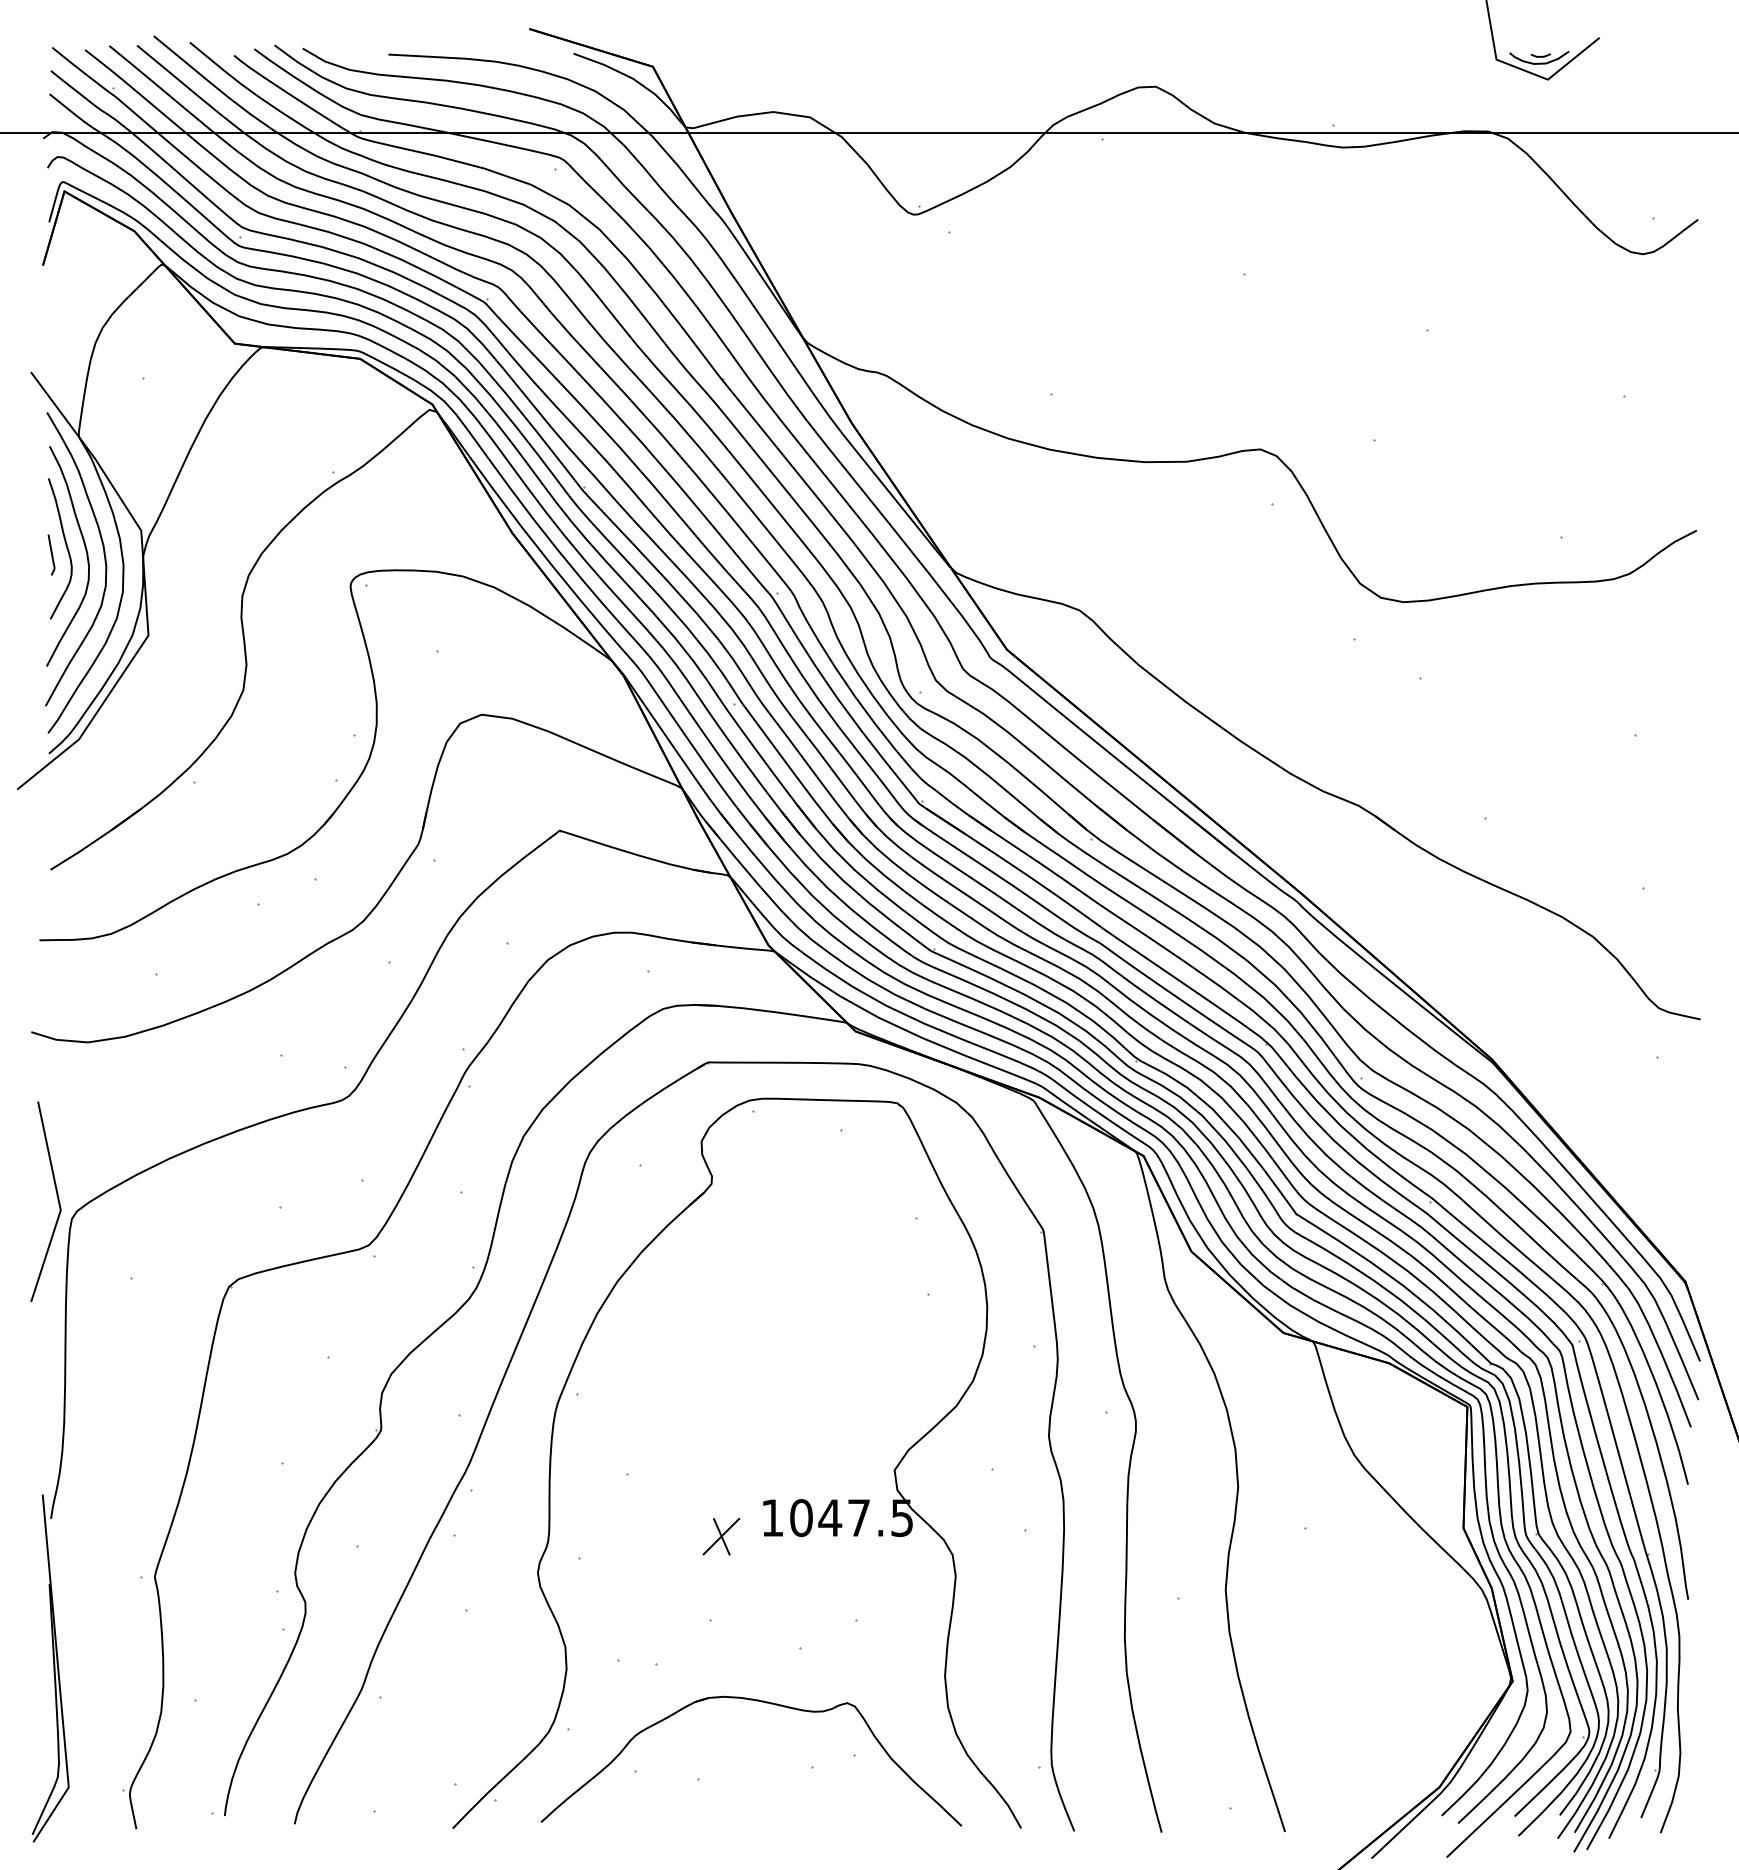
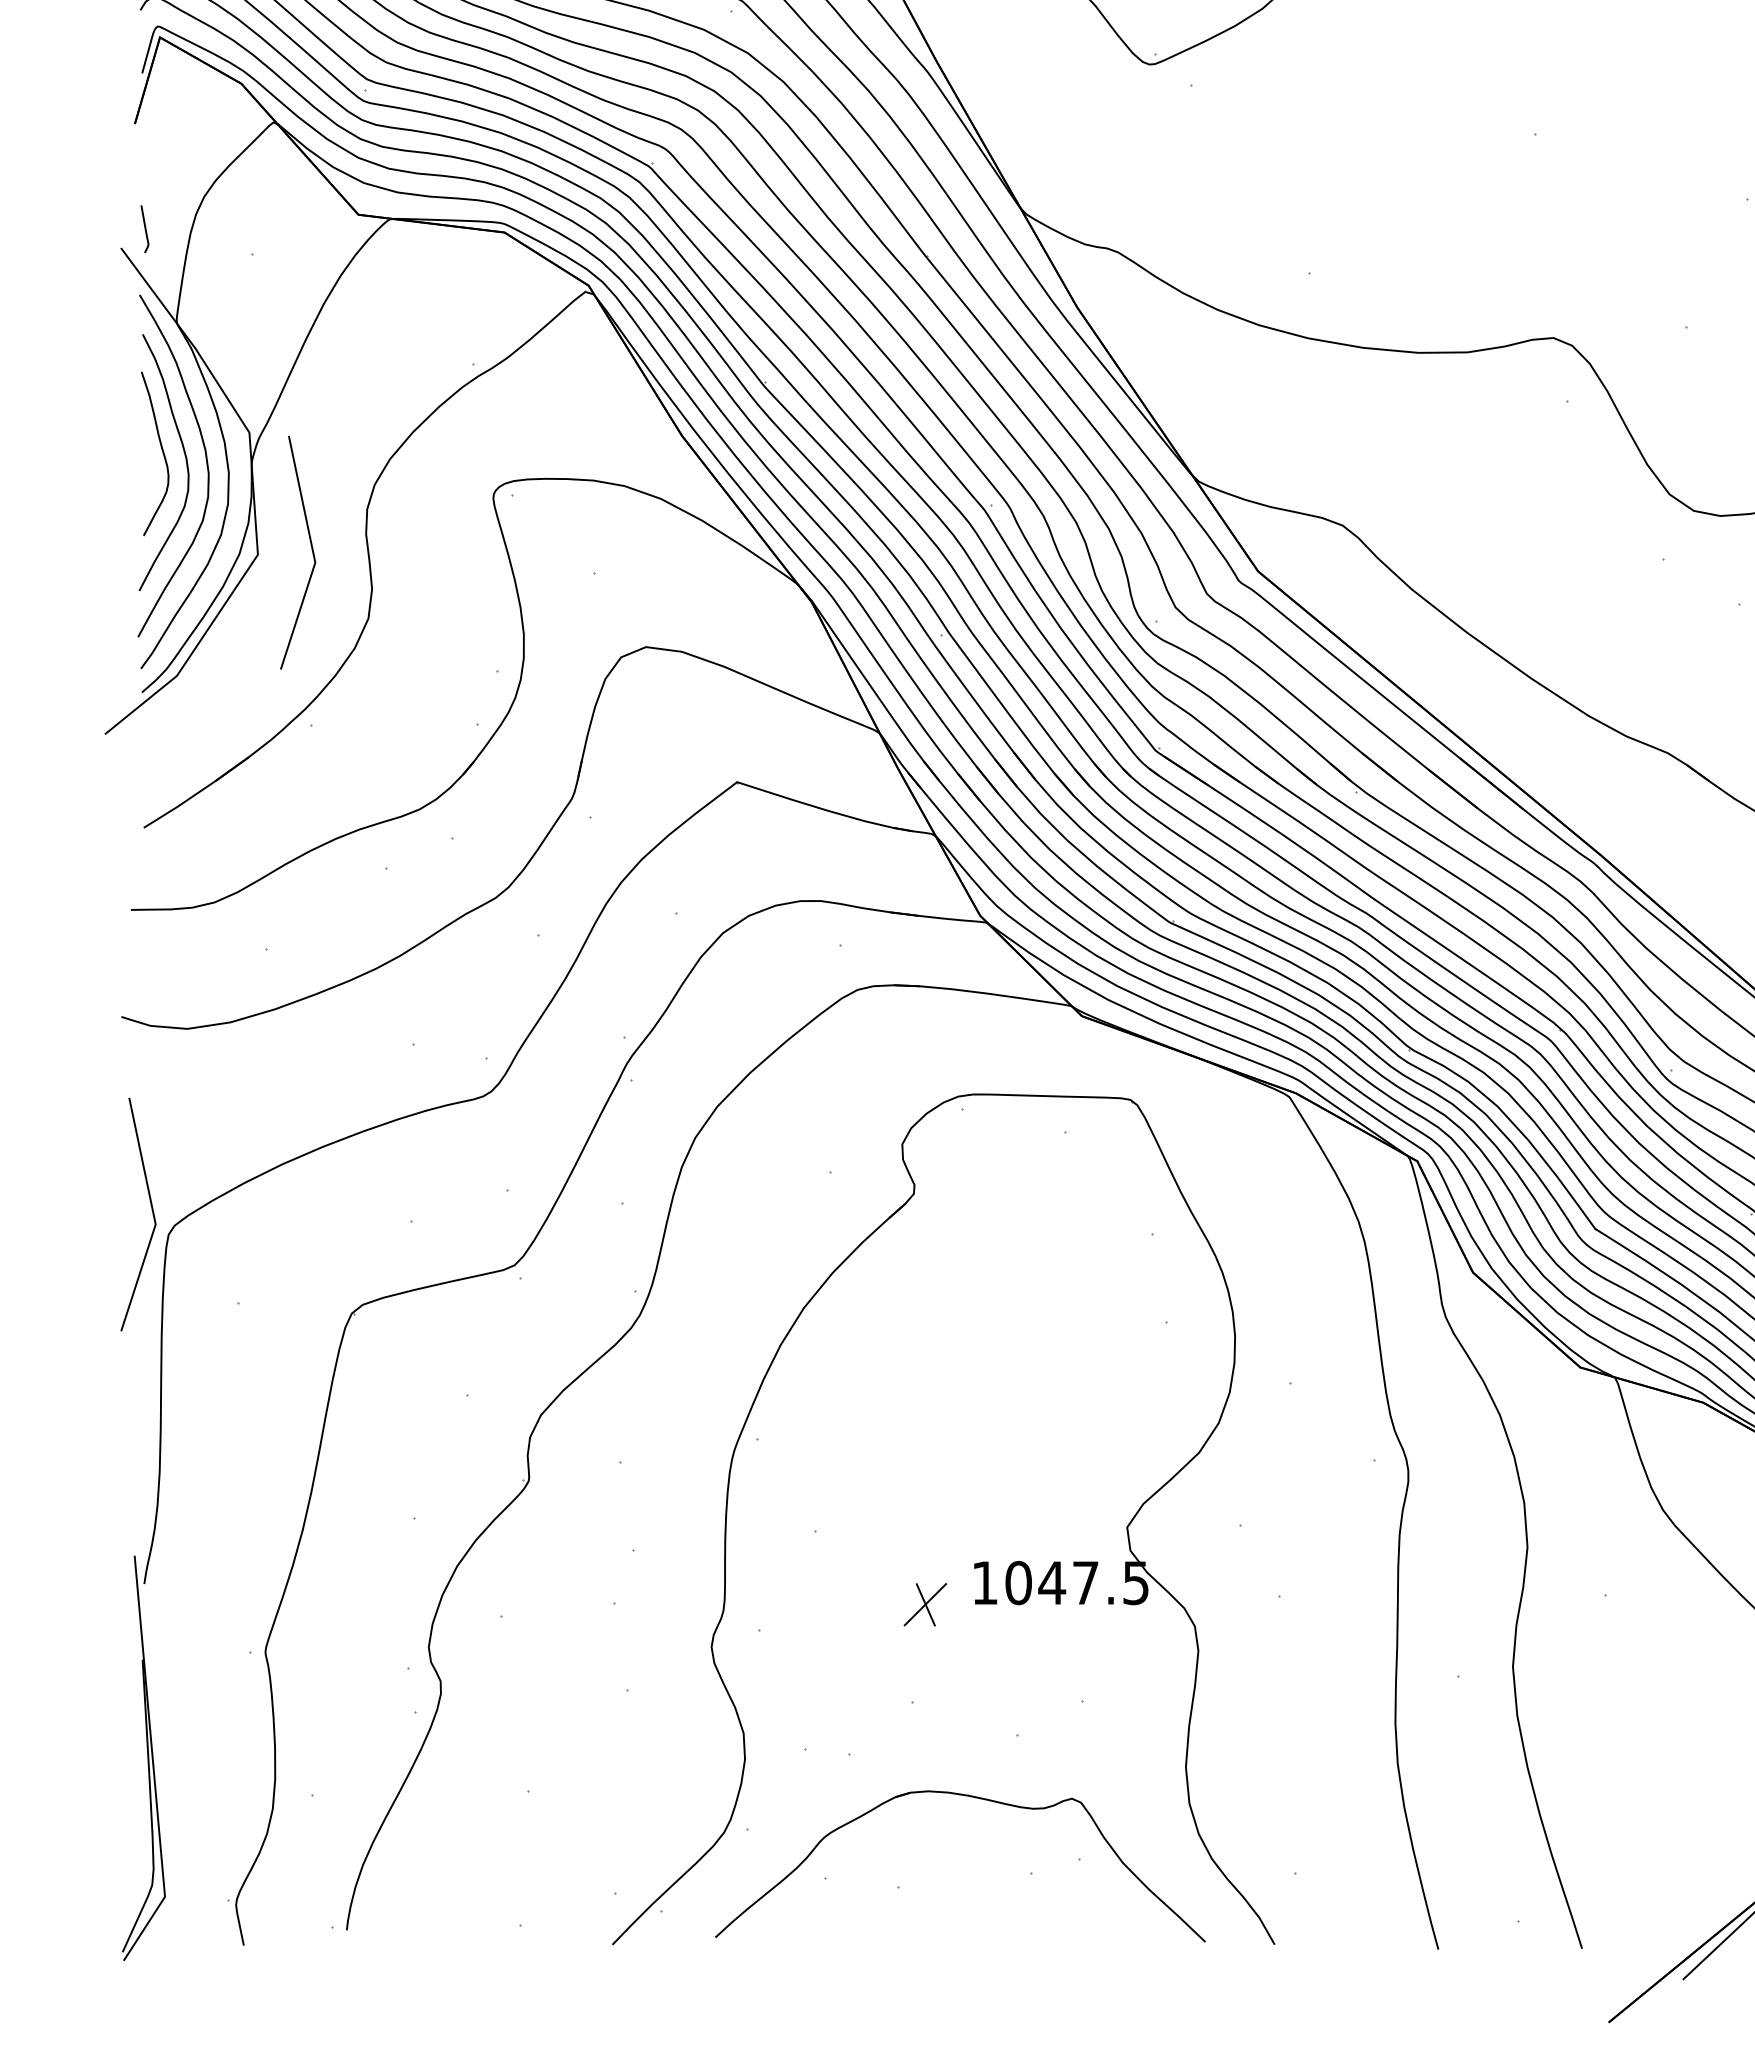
curve: (51, 554) -> (144, 228), moved
line: (194, 632) -> (311, 551), added
part: (508, 1369) -> (677, 1409), removed

